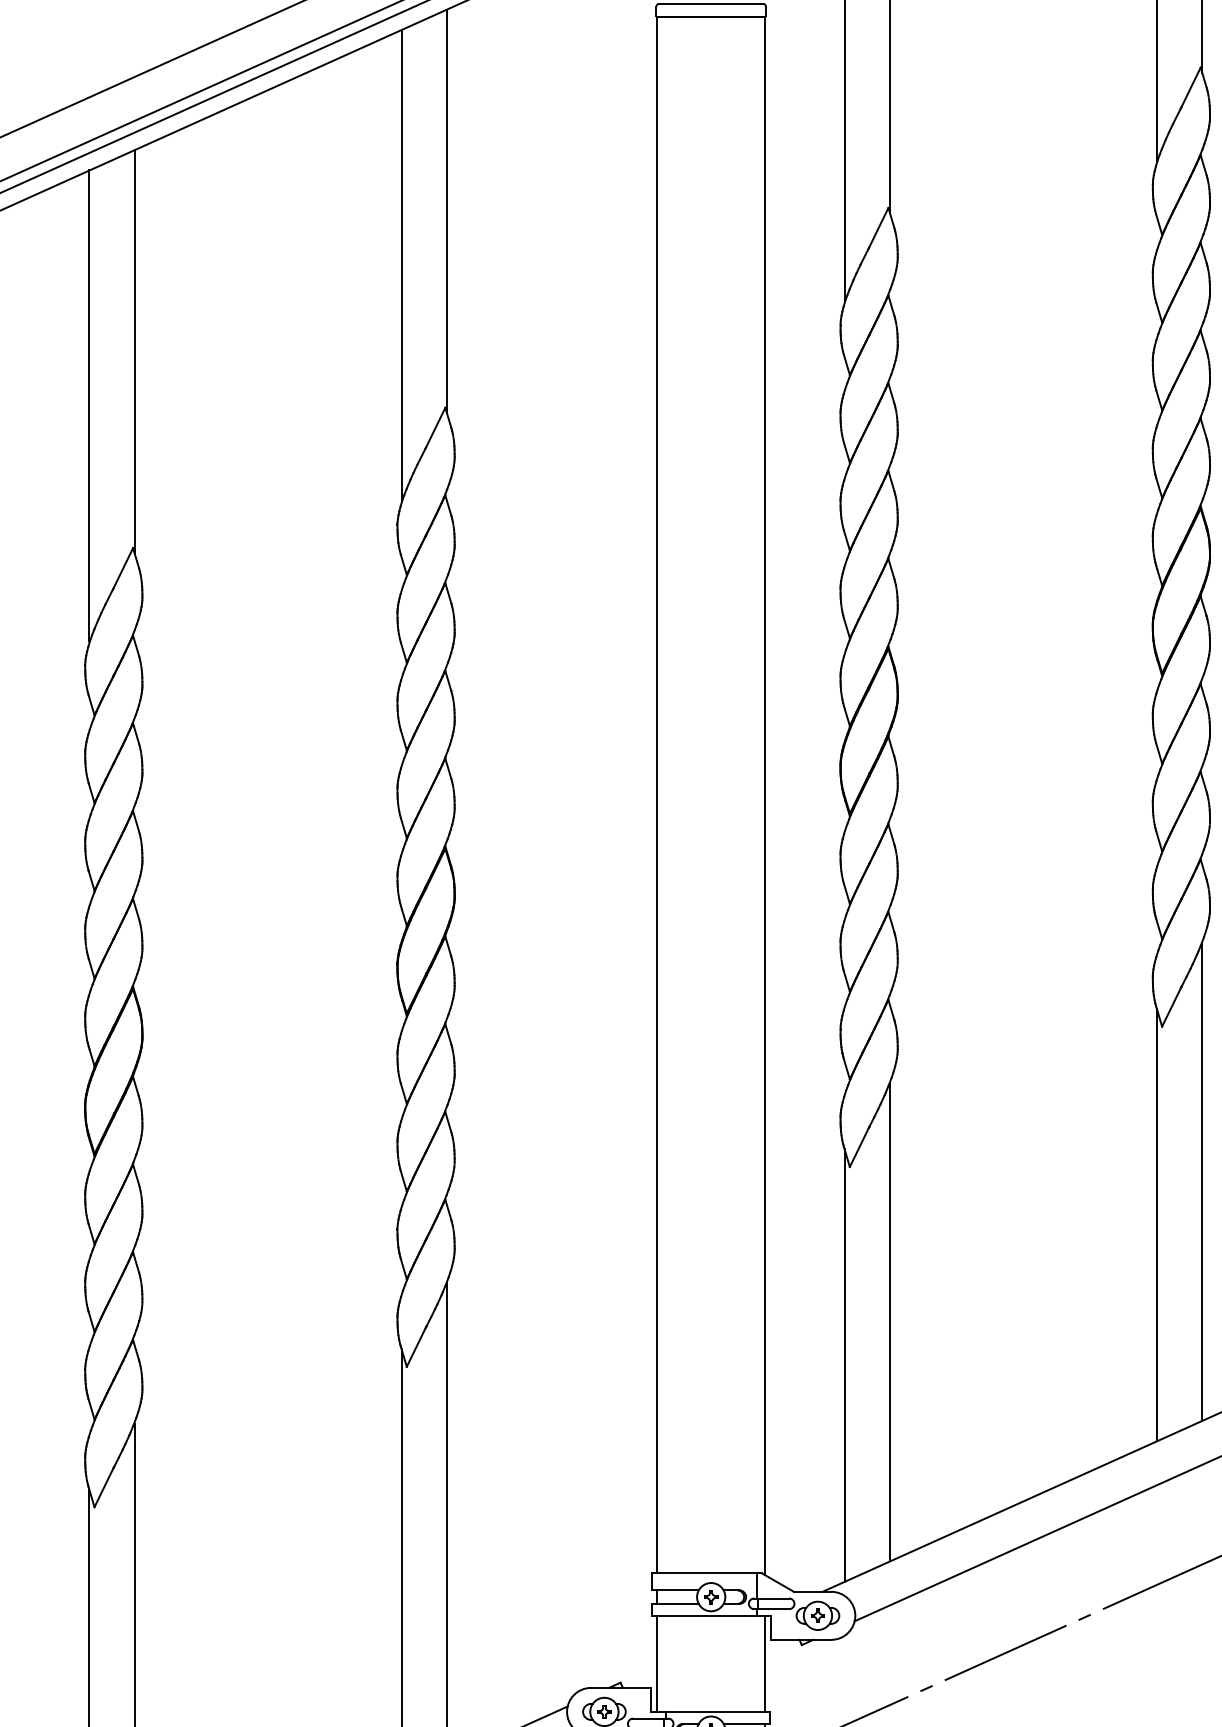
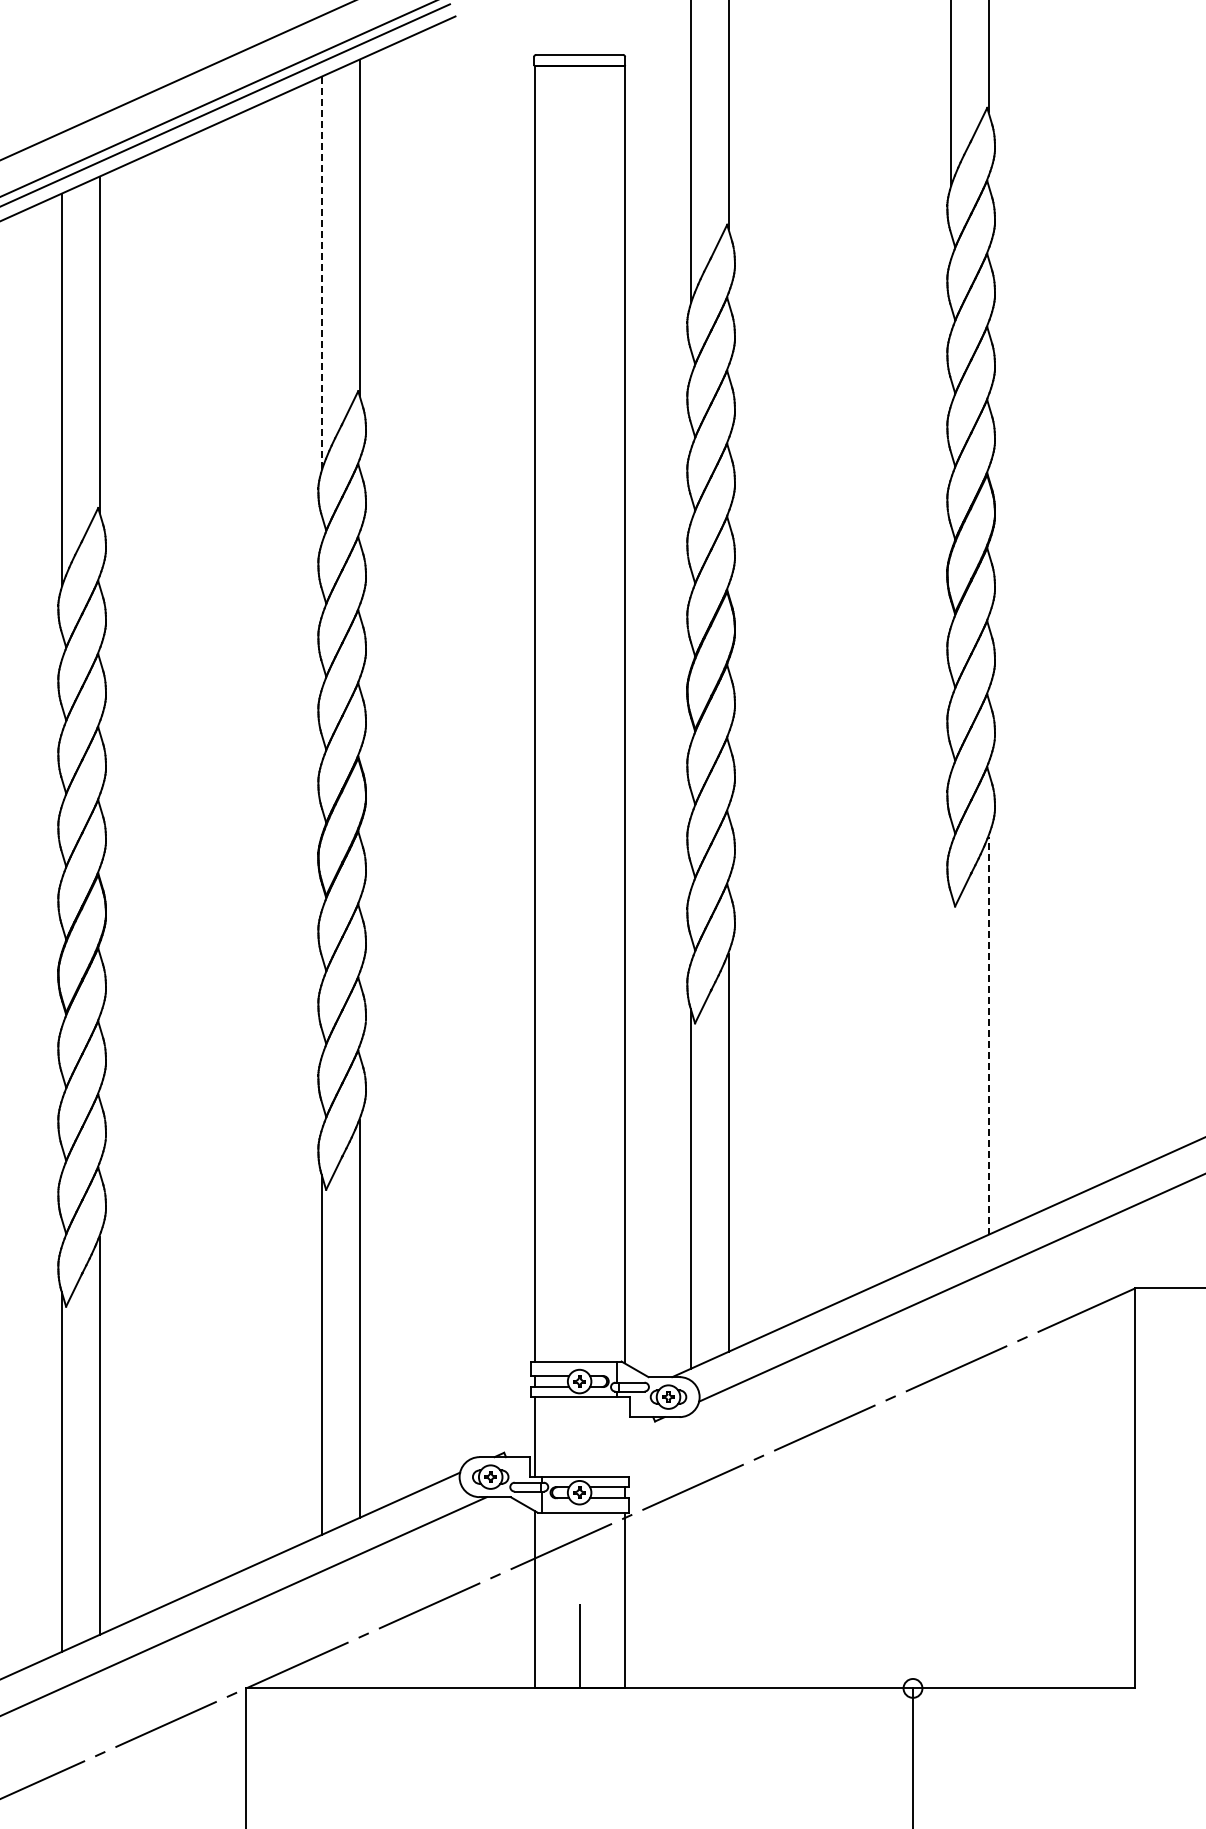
line: (401, 265) -> (321, 272), solid -> dashed
line: (1202, 1181) -> (988, 1035), solid -> dashed
line: (1156, 1224) -> (950, 1071), removed
line: (765, 1664) -> (624, 1437), removed

